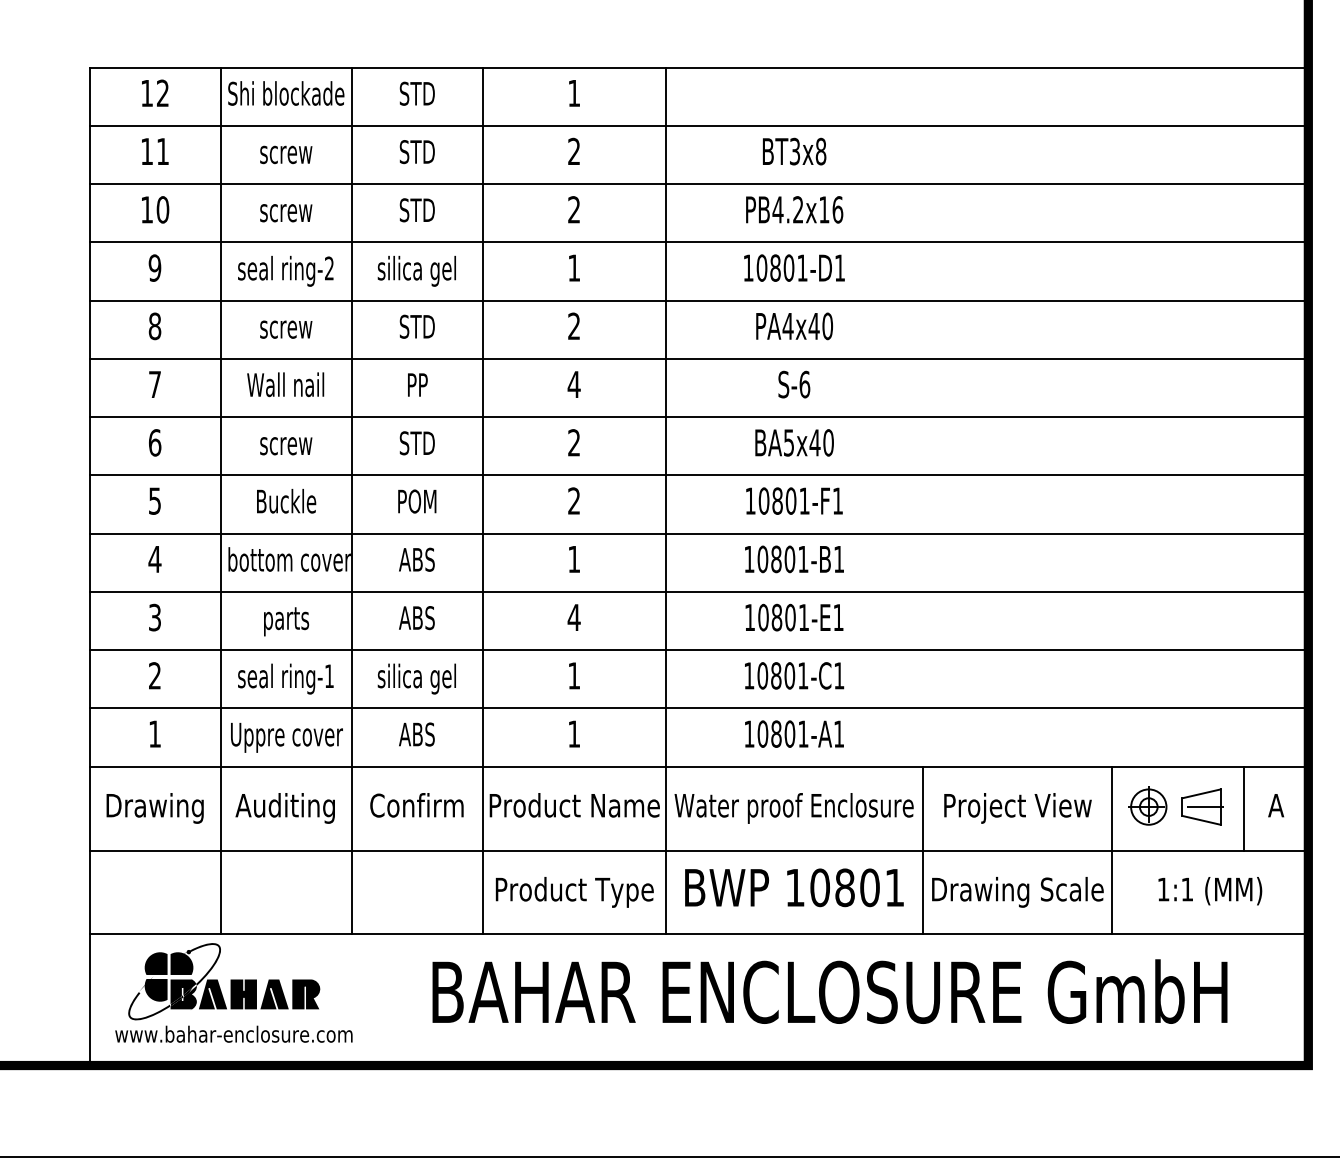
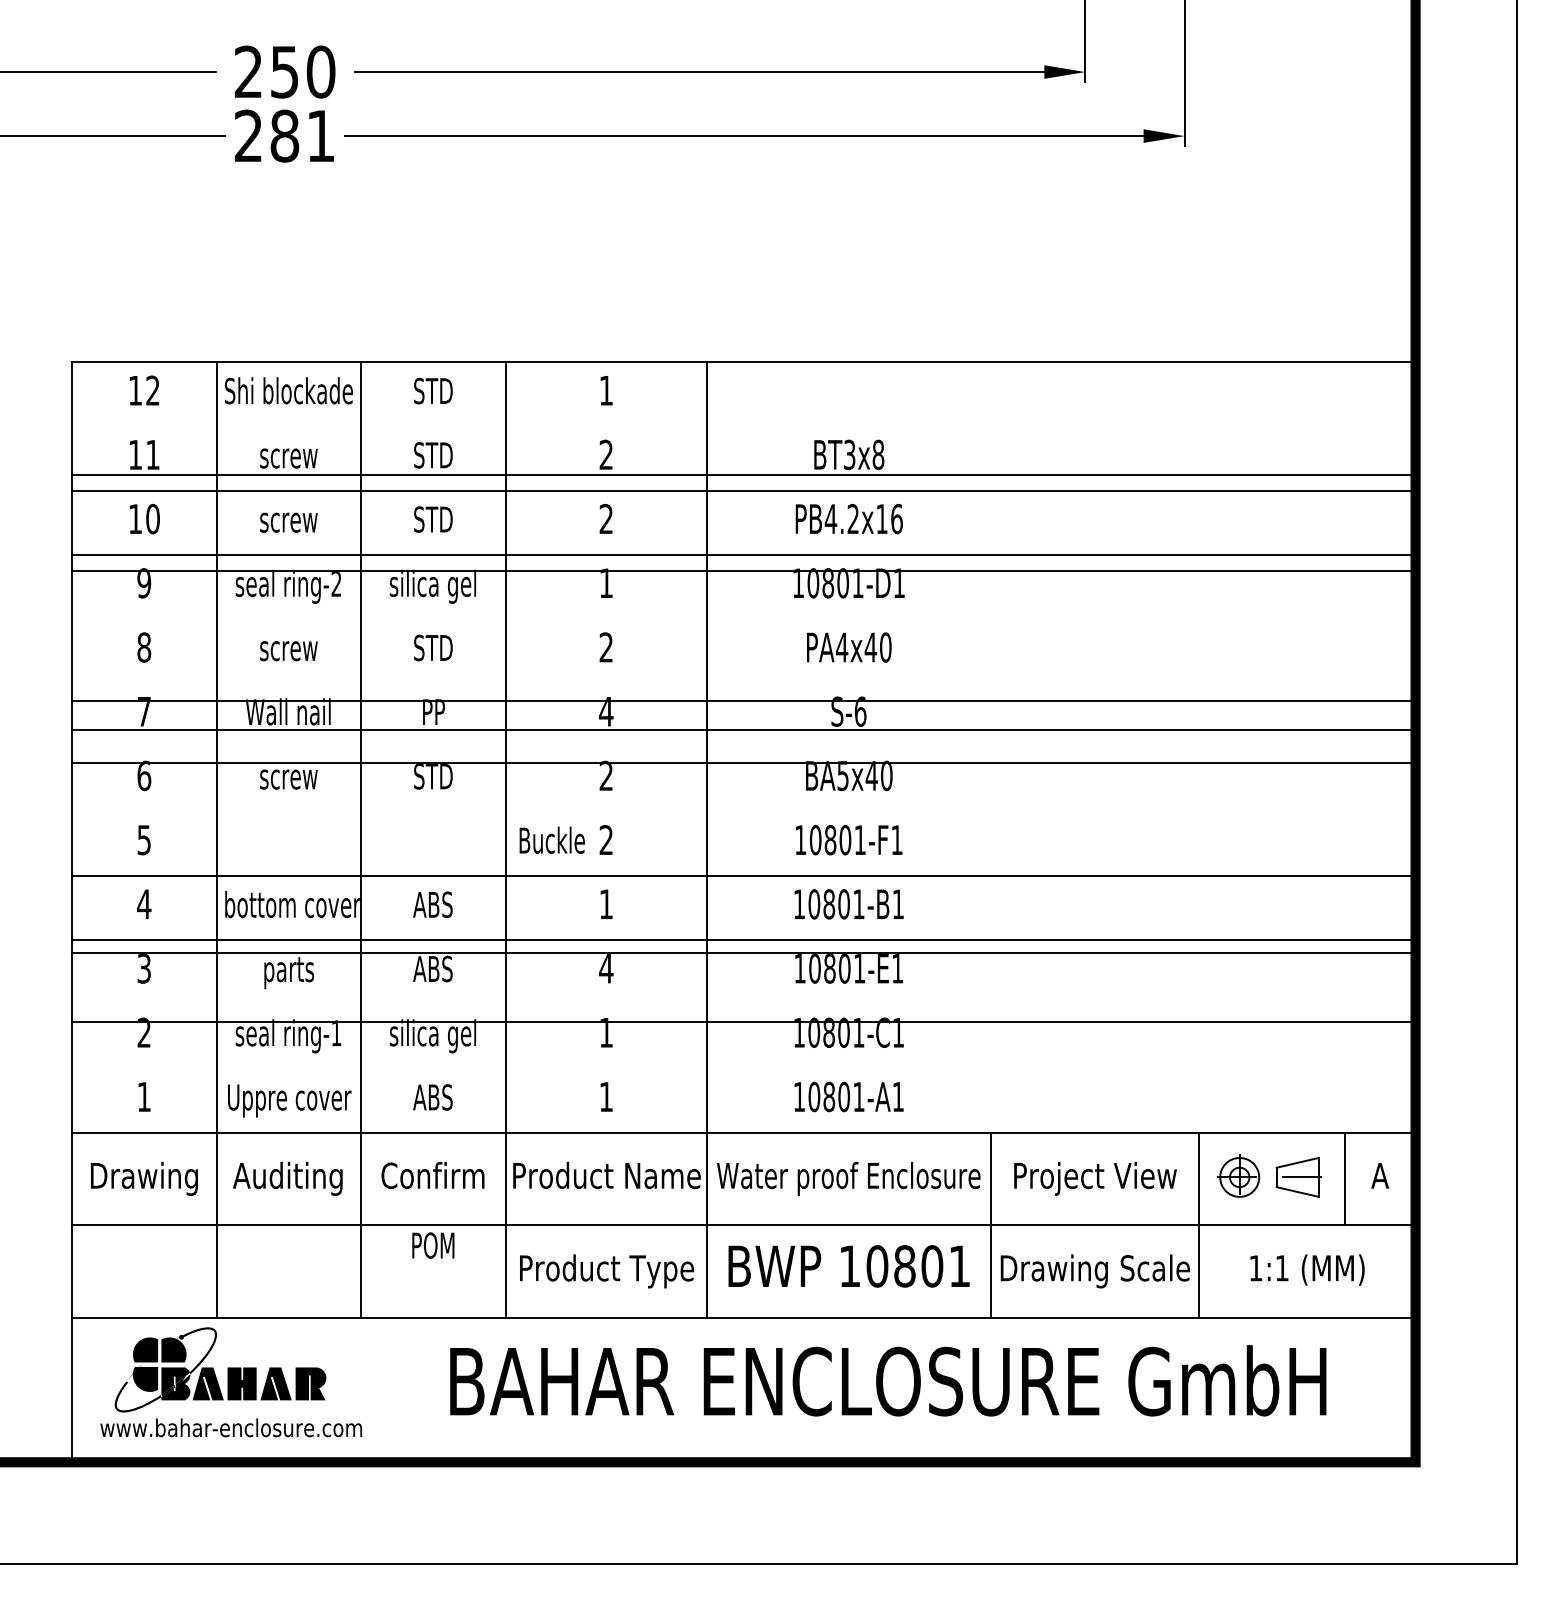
line: (698, 125) -> (743, 475), moved
line: (698, 300) -> (743, 571), moved
line: (698, 359) -> (743, 730), moved
line: (698, 417) -> (743, 700), moved
line: (698, 475) -> (743, 762), moved
text: (285, 500) -> (551, 839), moved
text: (417, 501) -> (433, 1245), moved
line: (698, 650) -> (743, 953), moved
line: (698, 708) -> (743, 1021), moved

